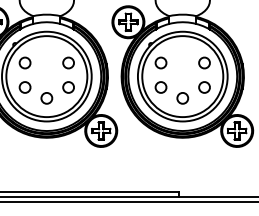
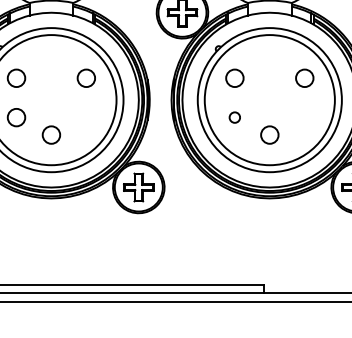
circle: (68, 87) -> (86, 117), removed
circle: (160, 87) -> (234, 117), size x0.6
circle: (204, 87) -> (304, 117), removed

